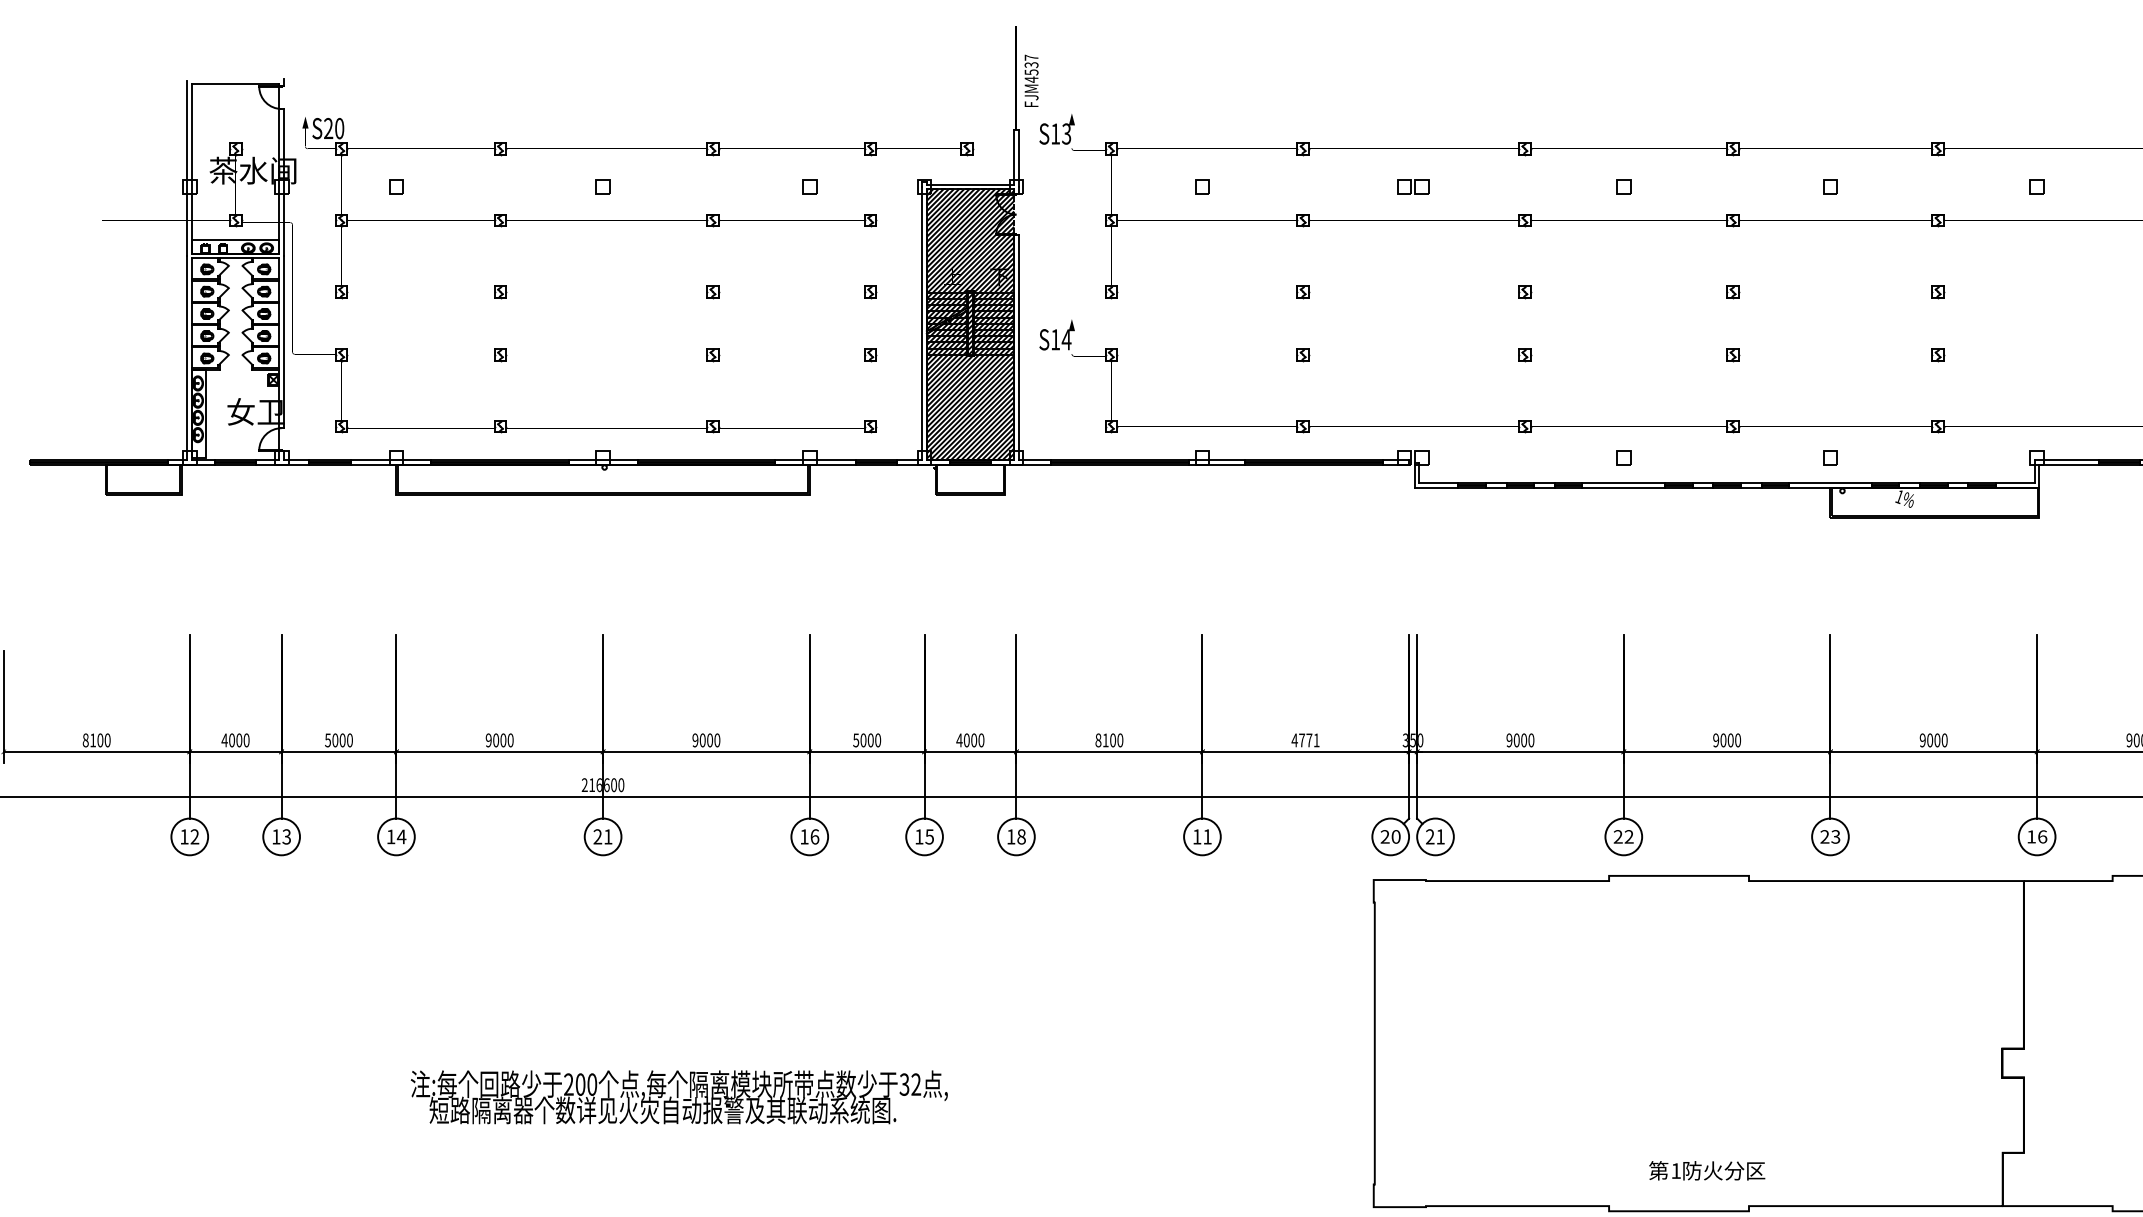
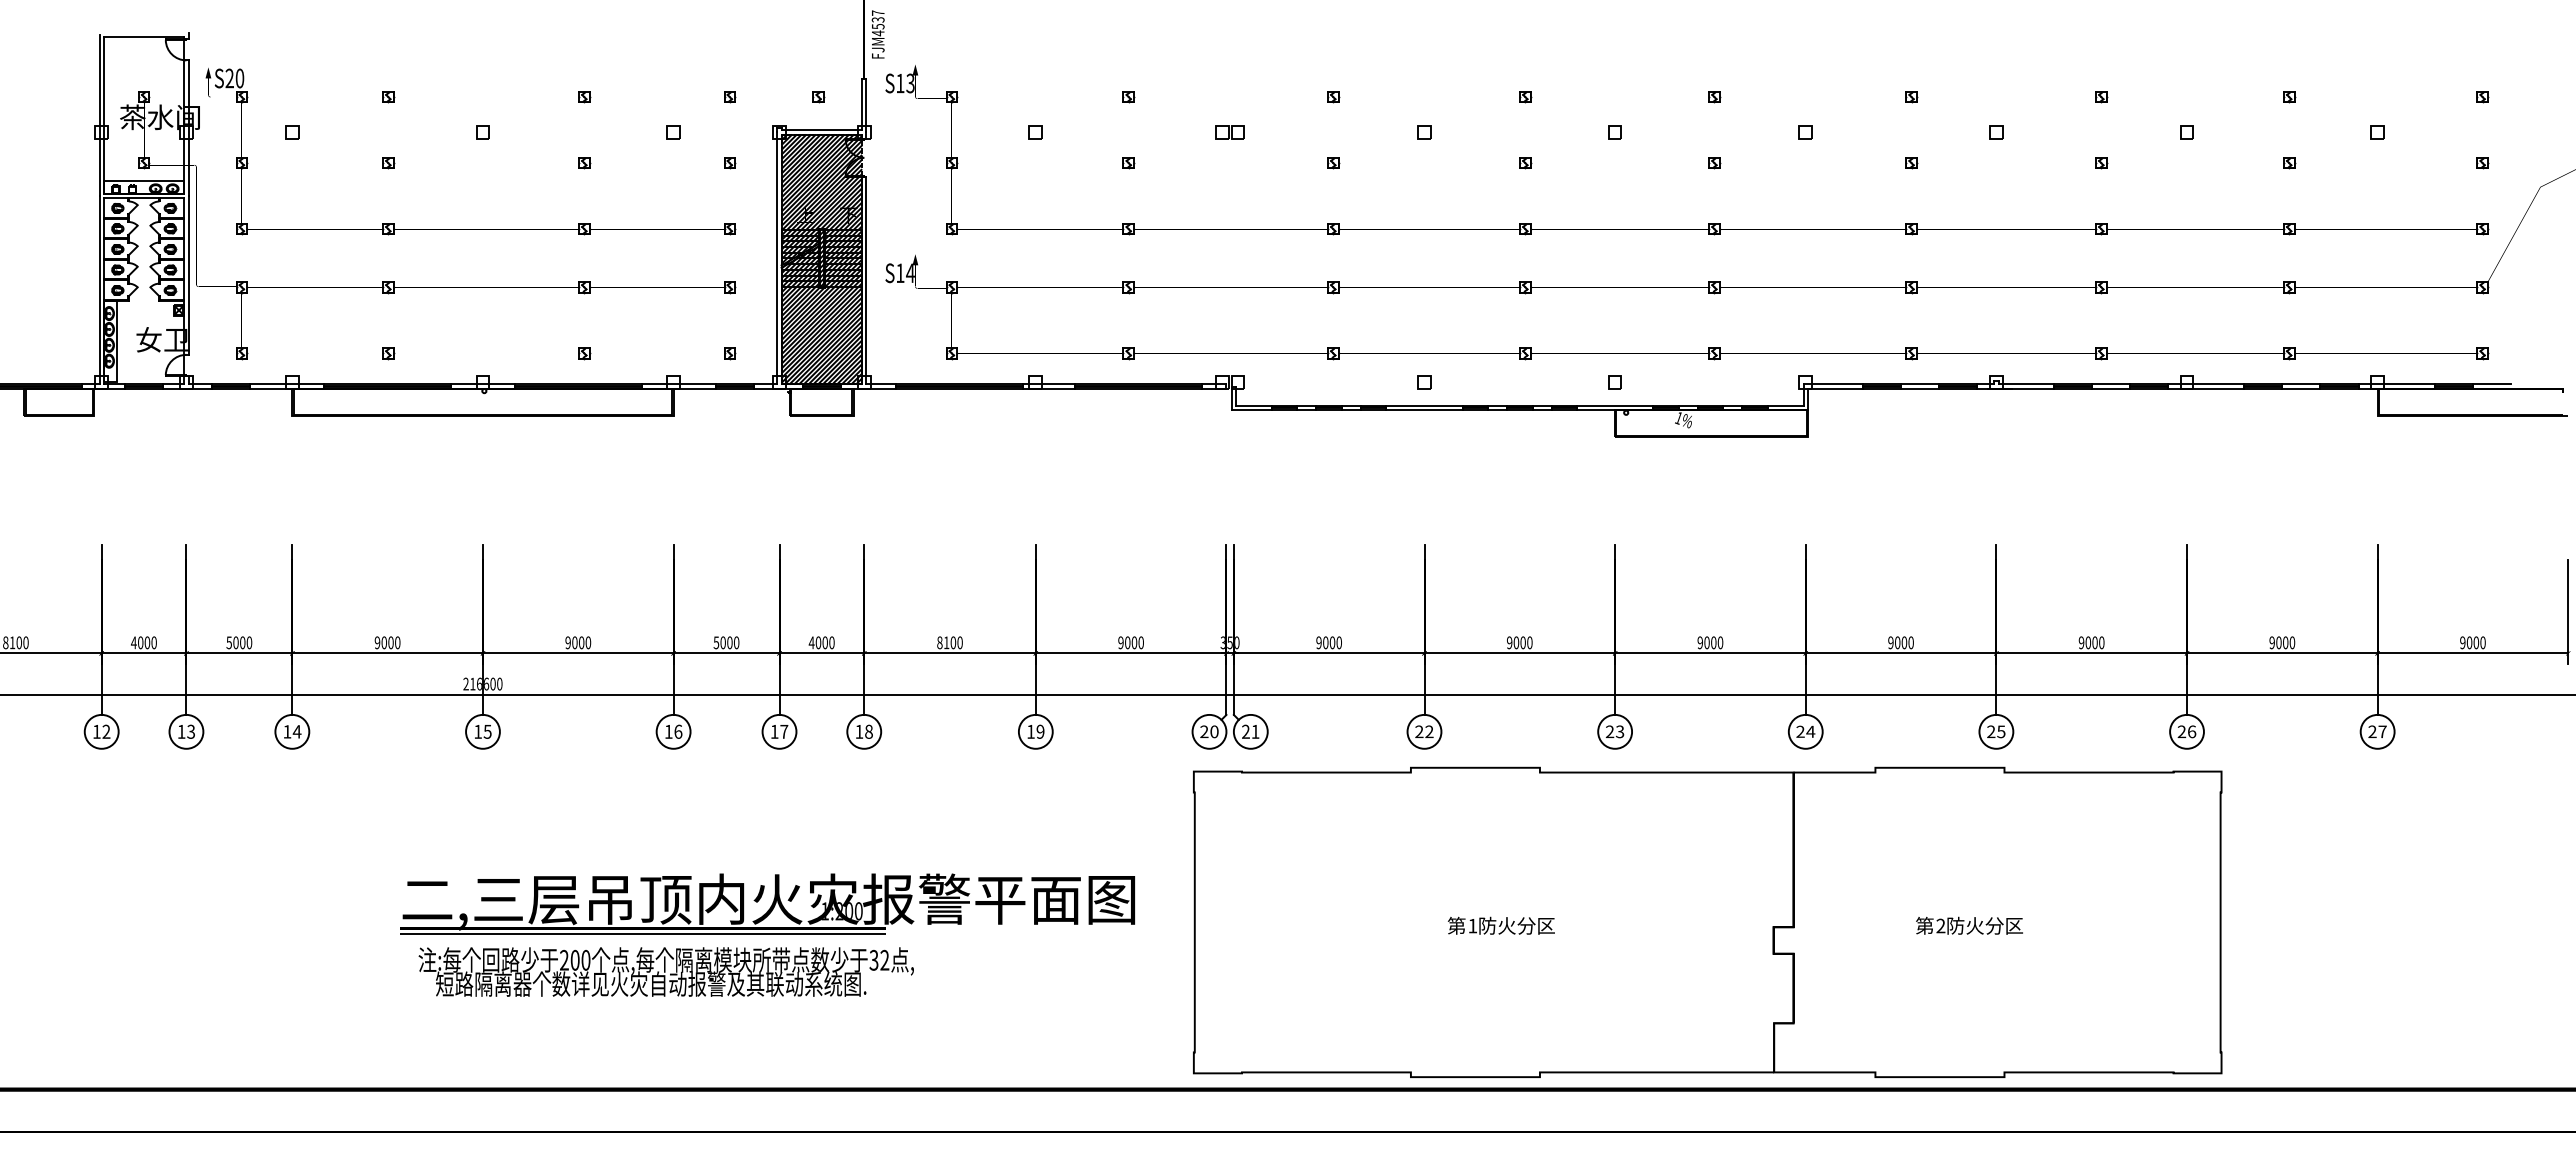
text: (1305, 740) -> (1130, 642), 4771 -> 9000
text: (602, 836) -> (482, 731), 21 -> 15
text: (929, 836) -> (784, 731), 15 -> 17
text: (1207, 836) -> (1040, 731), 11 -> 19
text: (2036, 836) -> (1805, 731), 16 -> 24
part: (911, 1023) -> (767, 903), added
text: (678, 1096) -> (665, 971), moved
text: (1707, 1170) -> (1501, 925), moved

